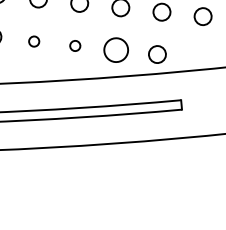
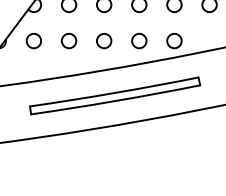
circle: (34, 41) -> (69, 41), size x1.67
circle: (75, 46) -> (104, 41), size x1.67
circle: (116, 49) -> (139, 40), size x0.71

